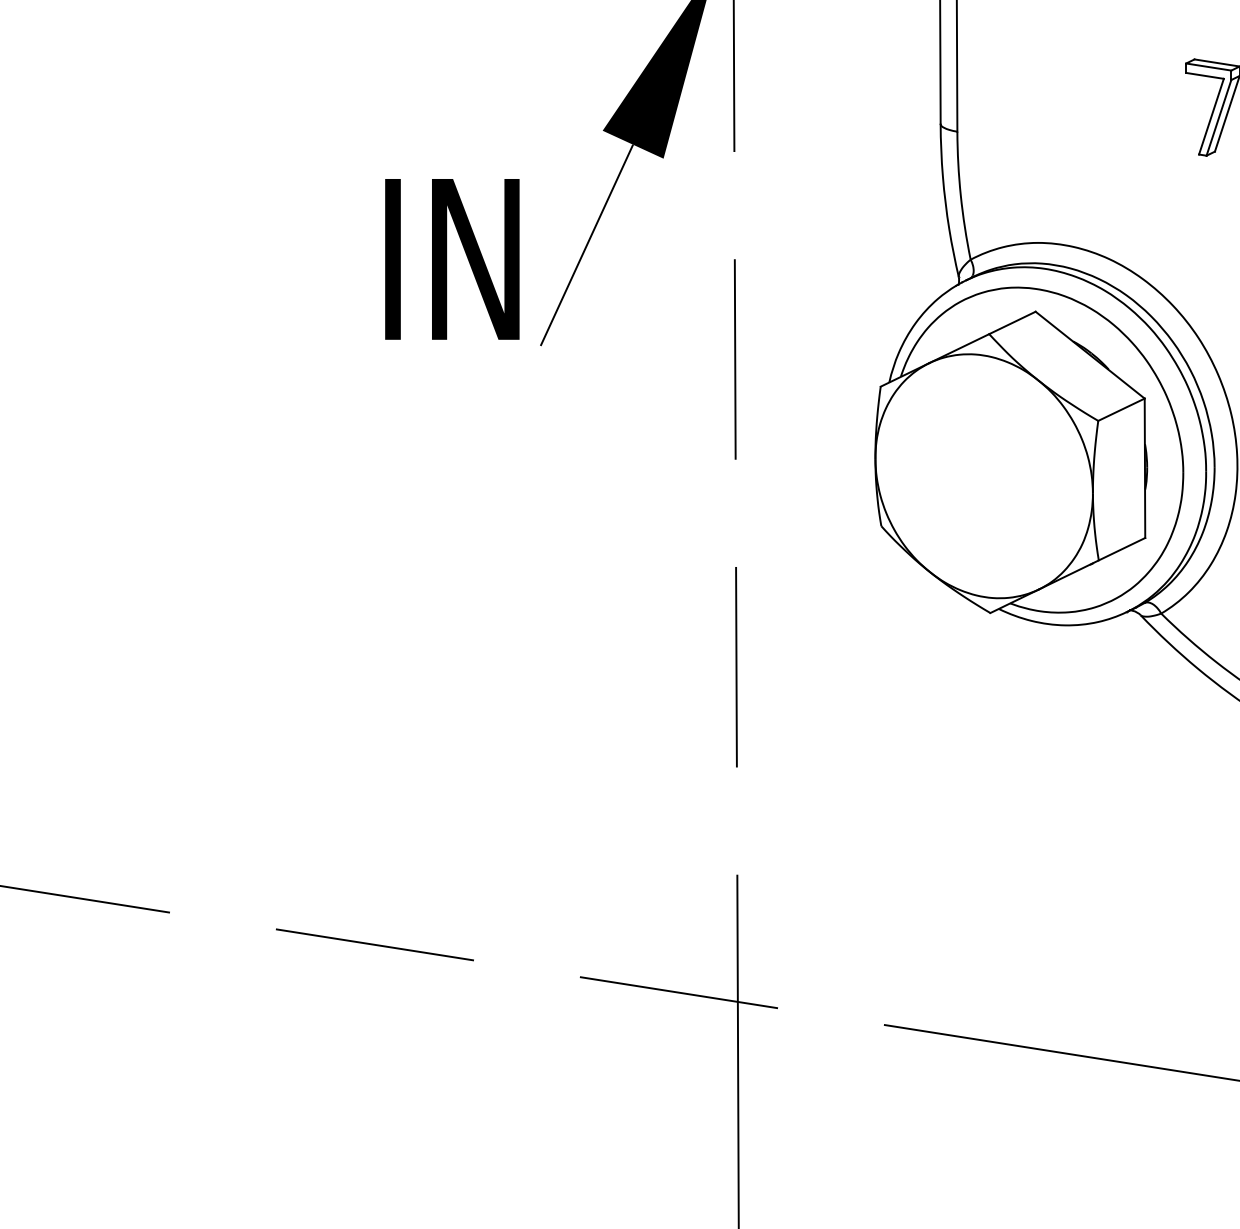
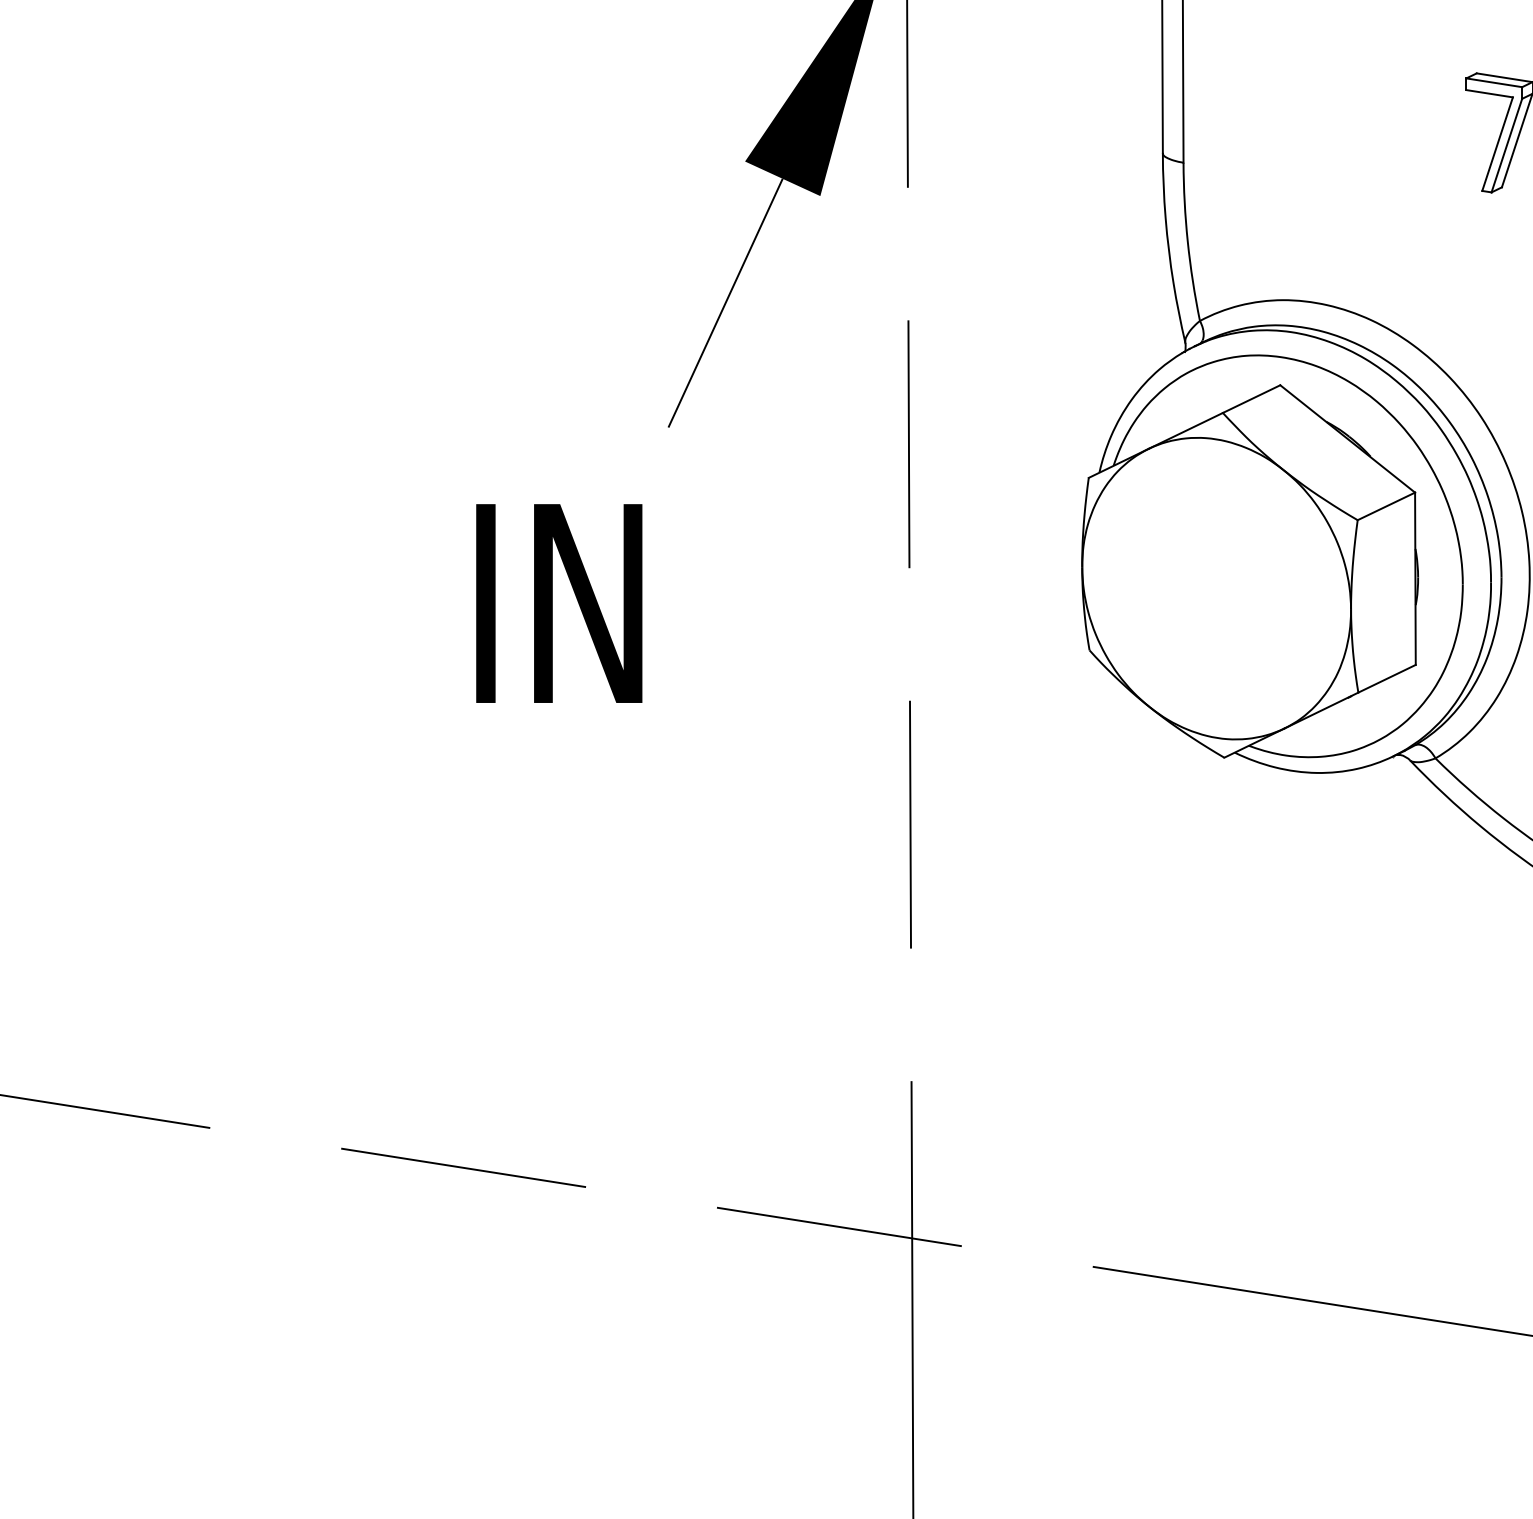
text: (452, 259) -> (559, 603), moved

